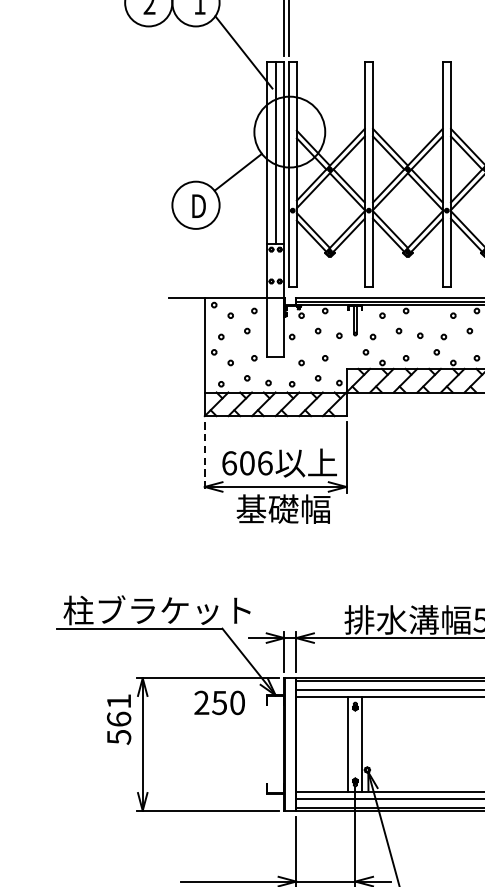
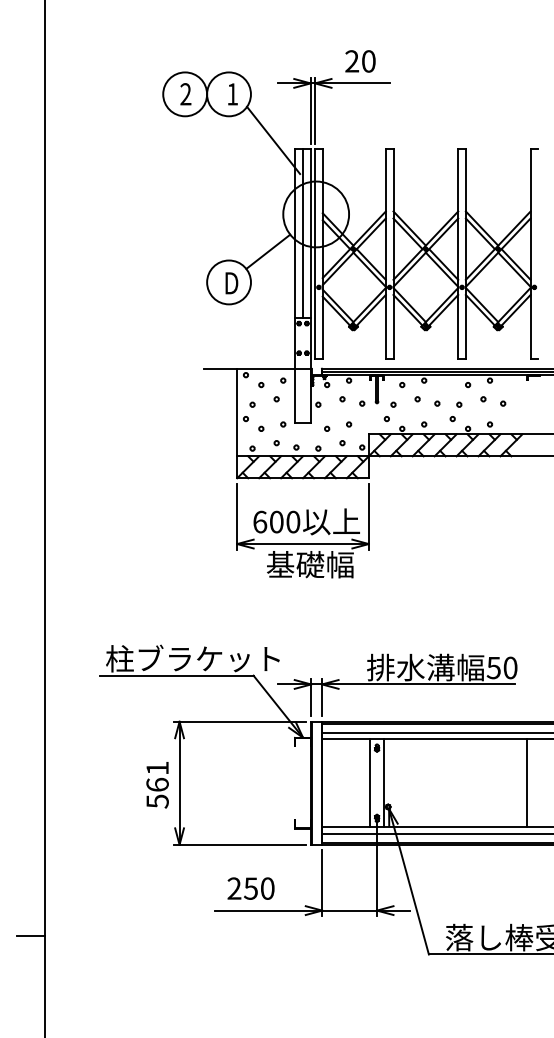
line: (205, 457) -> (237, 516), dashed -> solid
text: (265, 462) -> (293, 521), 606 -> 600
text: (219, 702) -> (250, 888), moved
text: (118, 719) -> (157, 785), moved

